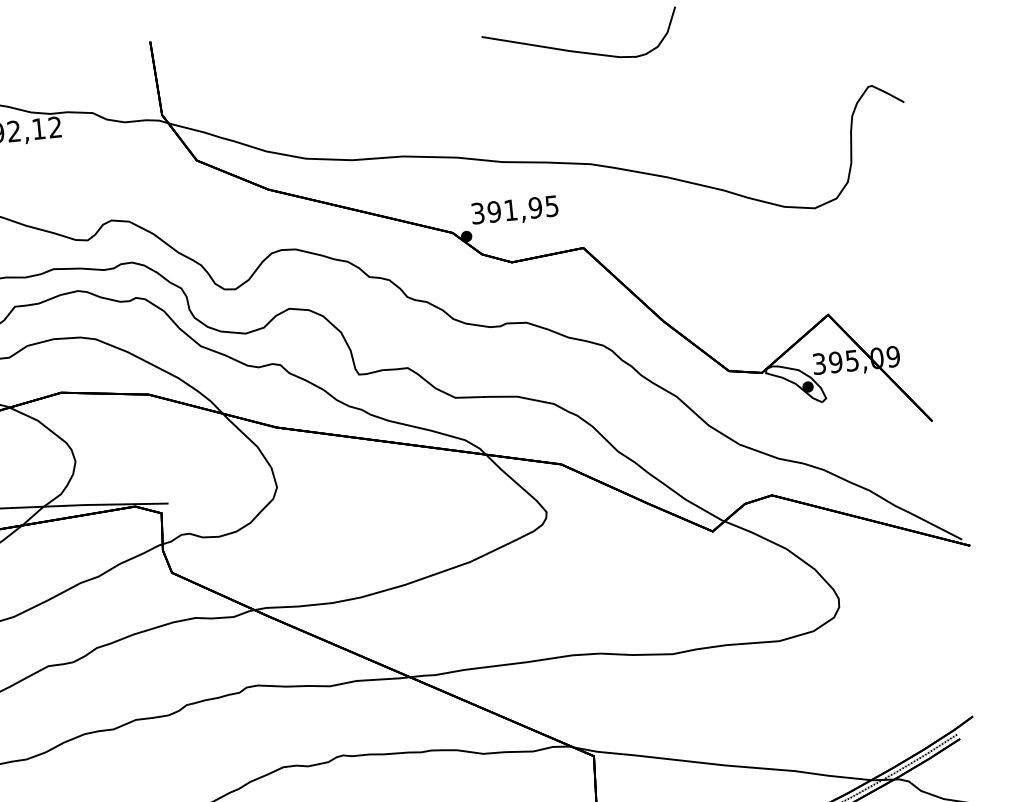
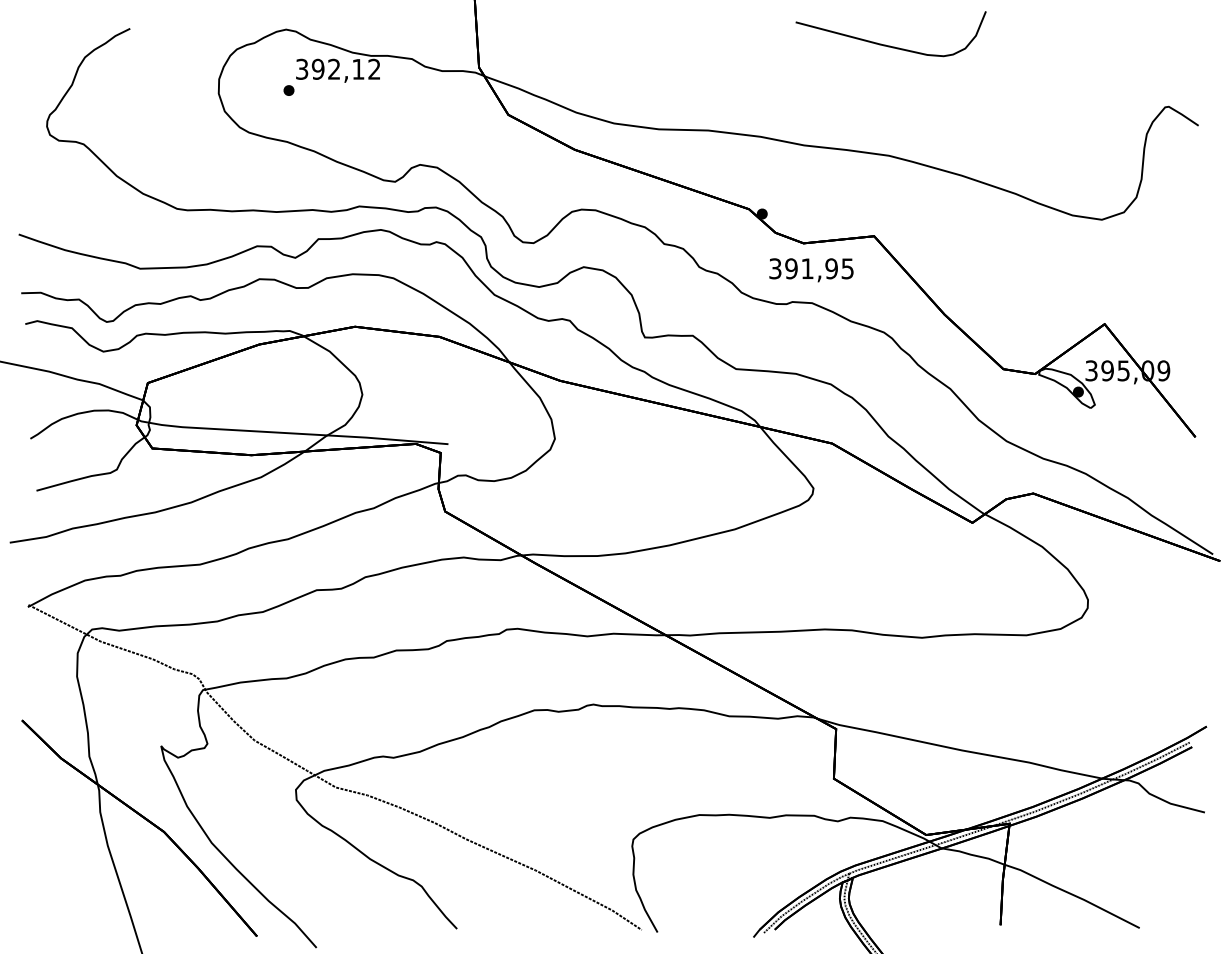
text: (515, 211) -> (811, 270), moved

